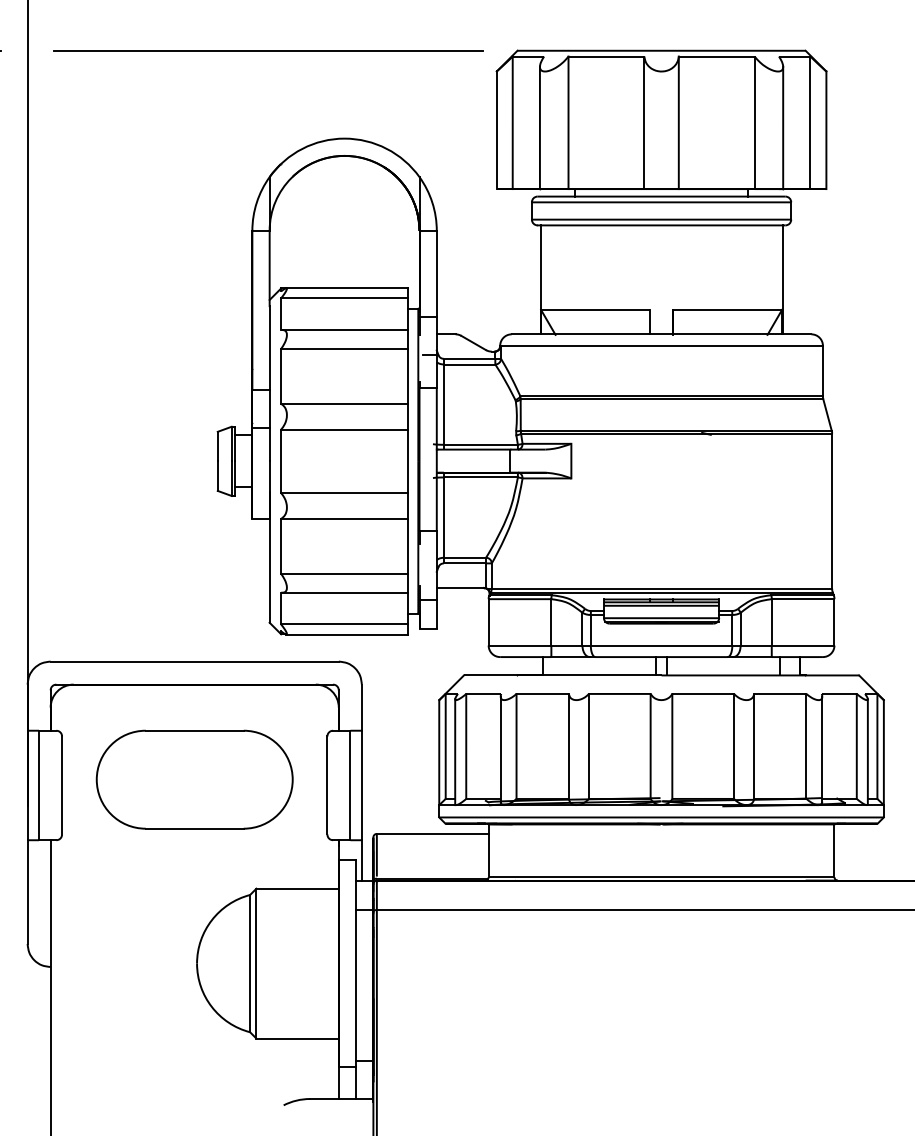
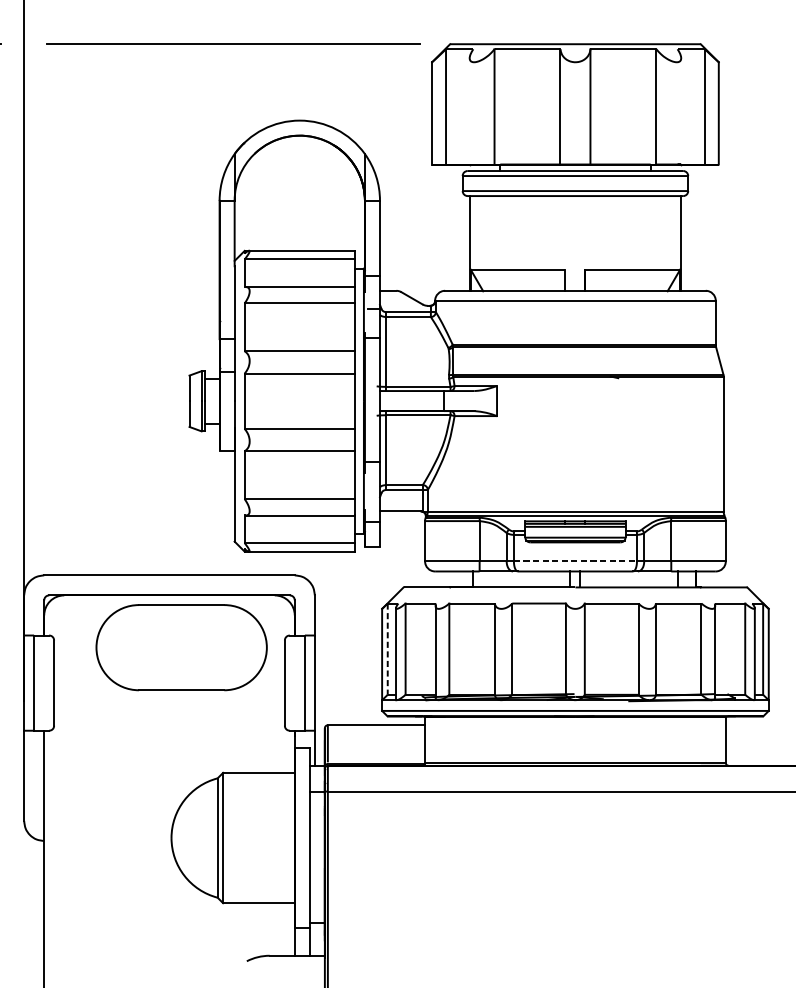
line: (539, 127) -> (469, 110), removed
line: (783, 127) -> (681, 110), removed
line: (661, 645) -> (575, 561), solid -> dashed
line: (445, 746) -> (387, 649), solid -> dashed
part: (194, 779) -> (181, 647), moved

